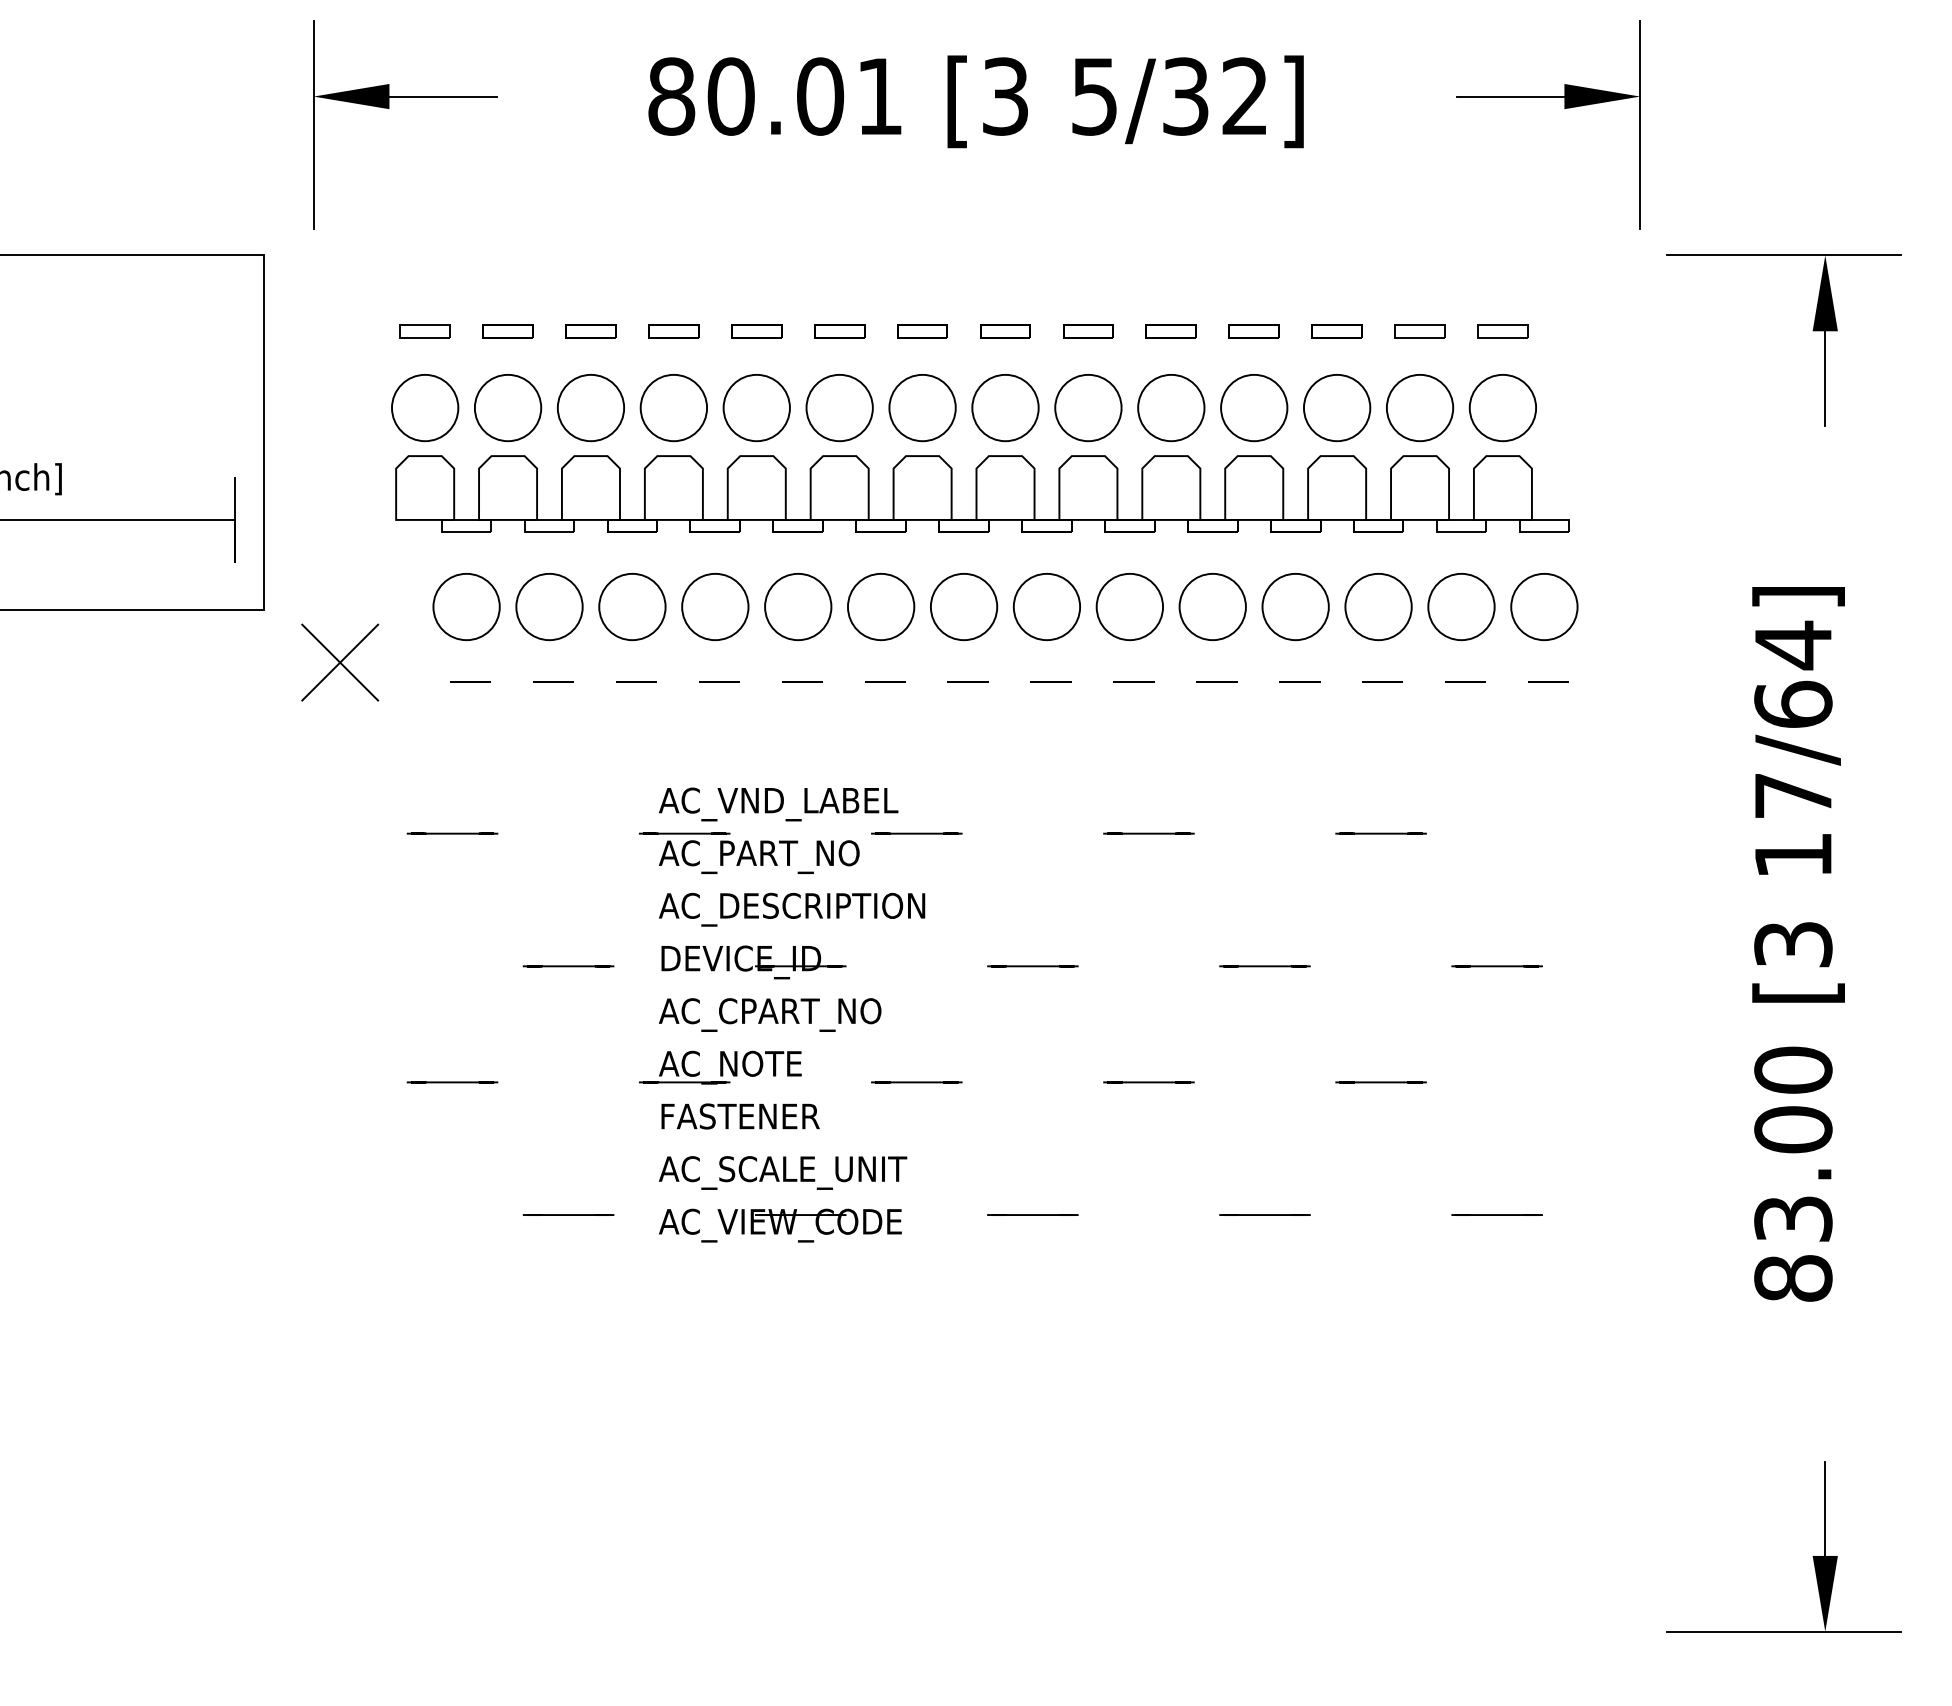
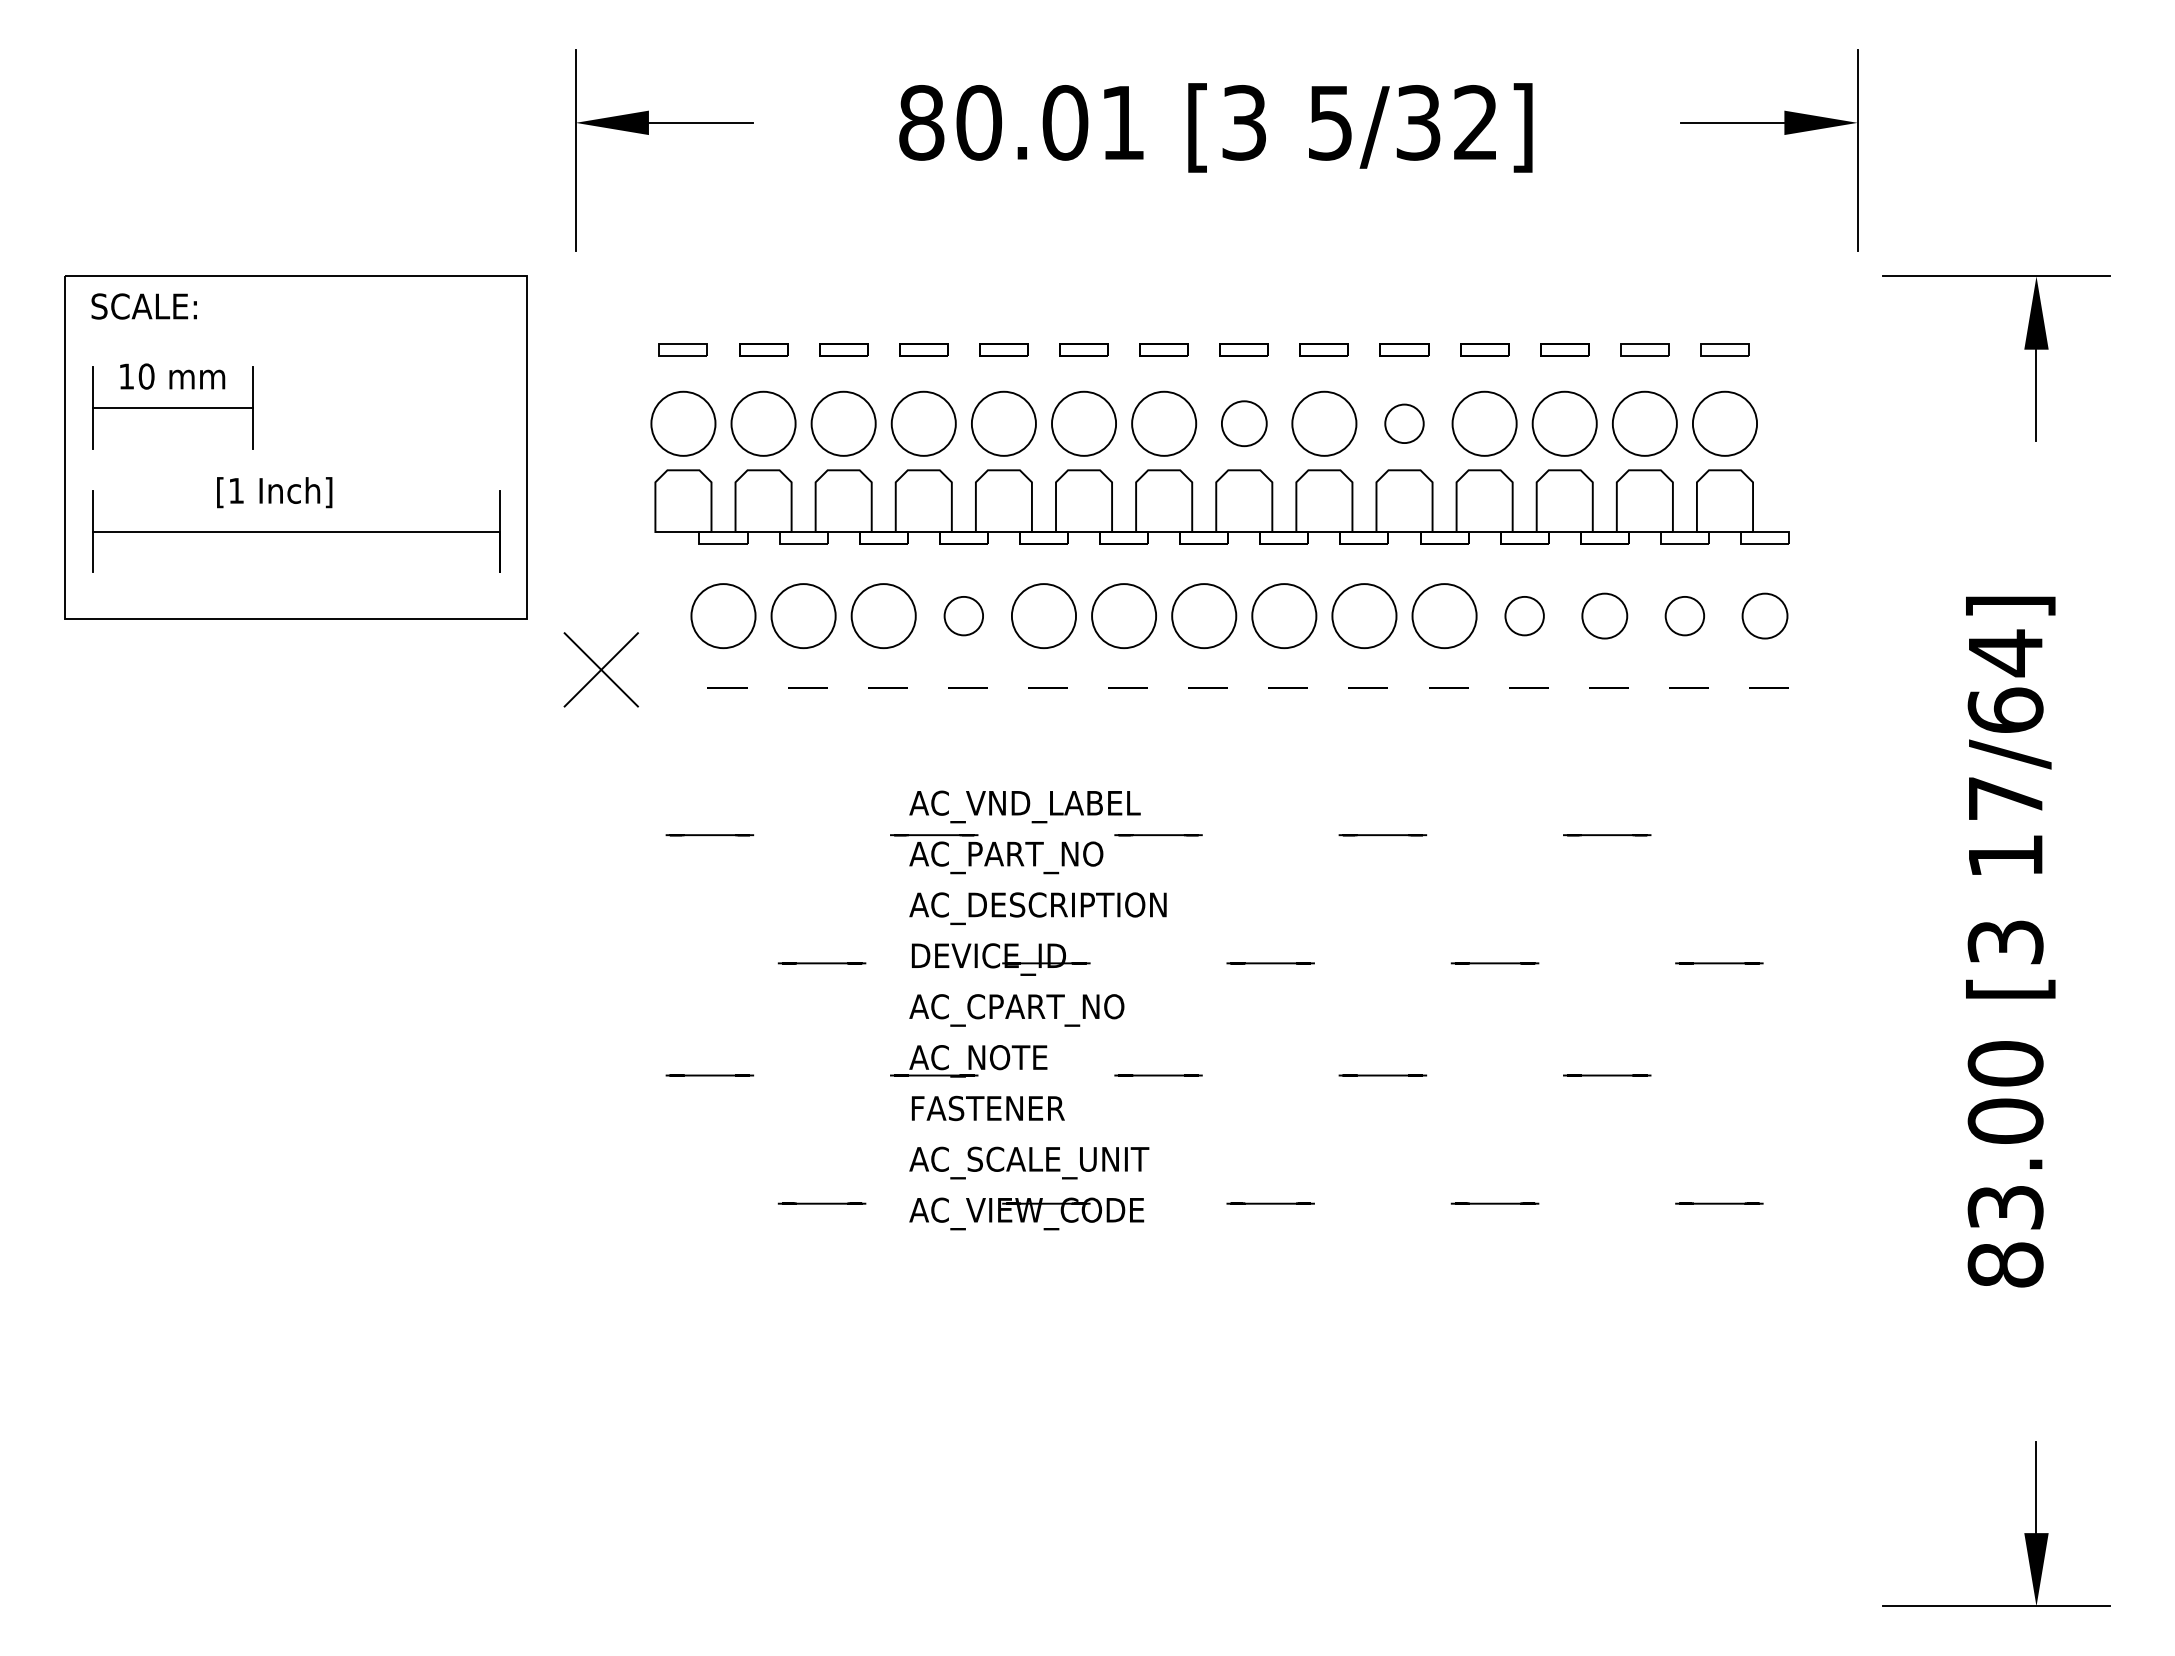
circle: (1005, 407) -> (1244, 423), size x0.7
circle: (1171, 407) -> (1404, 423), size x0.6
circle: (714, 607) -> (963, 616), size x0.6
circle: (1295, 607) -> (1524, 616), size x0.6
circle: (1378, 607) -> (1604, 616), size x0.7
circle: (1461, 607) -> (1684, 616), size x0.6
circle: (1544, 607) -> (1765, 616), size x0.7

